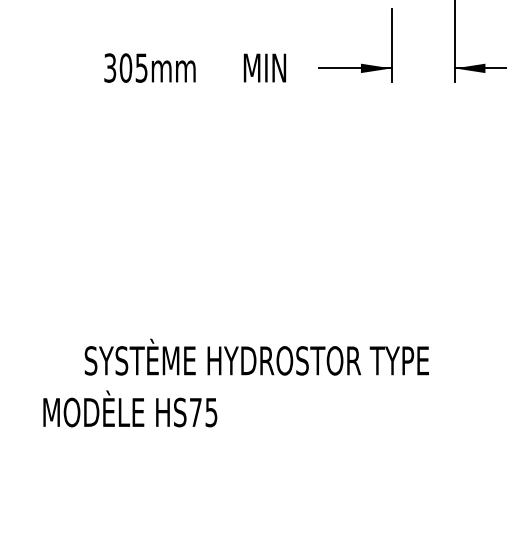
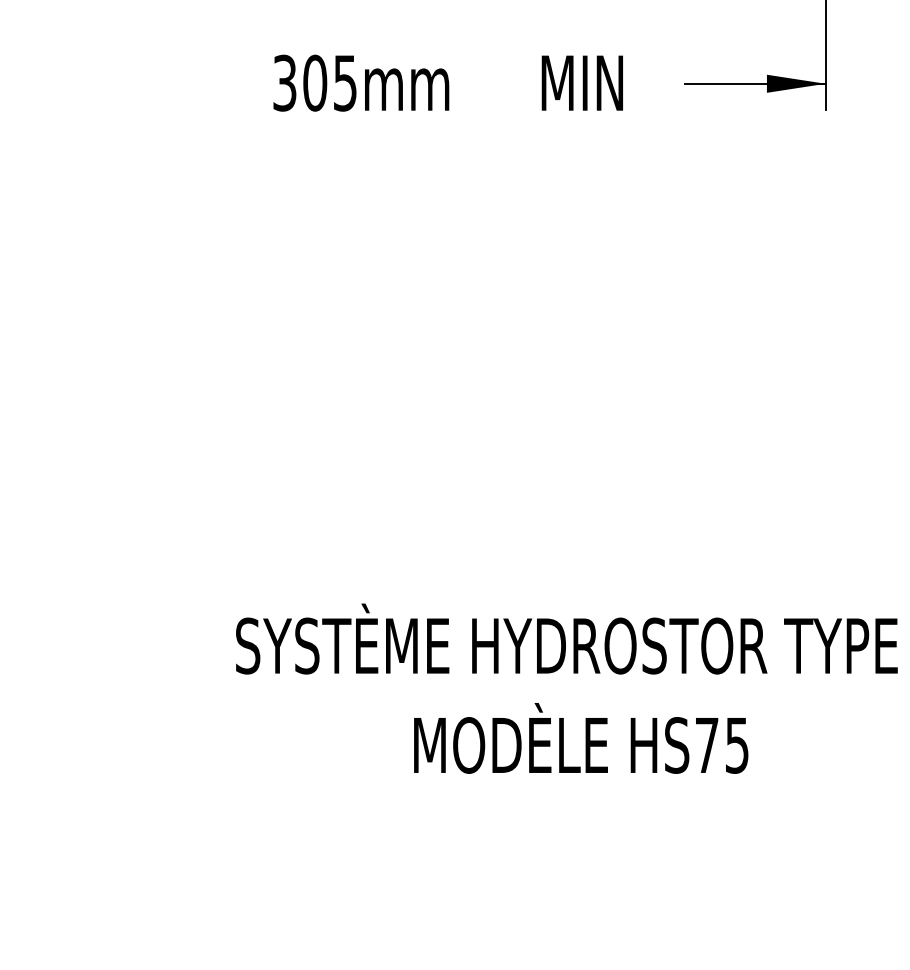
text: (130, 408) -> (581, 737), moved

